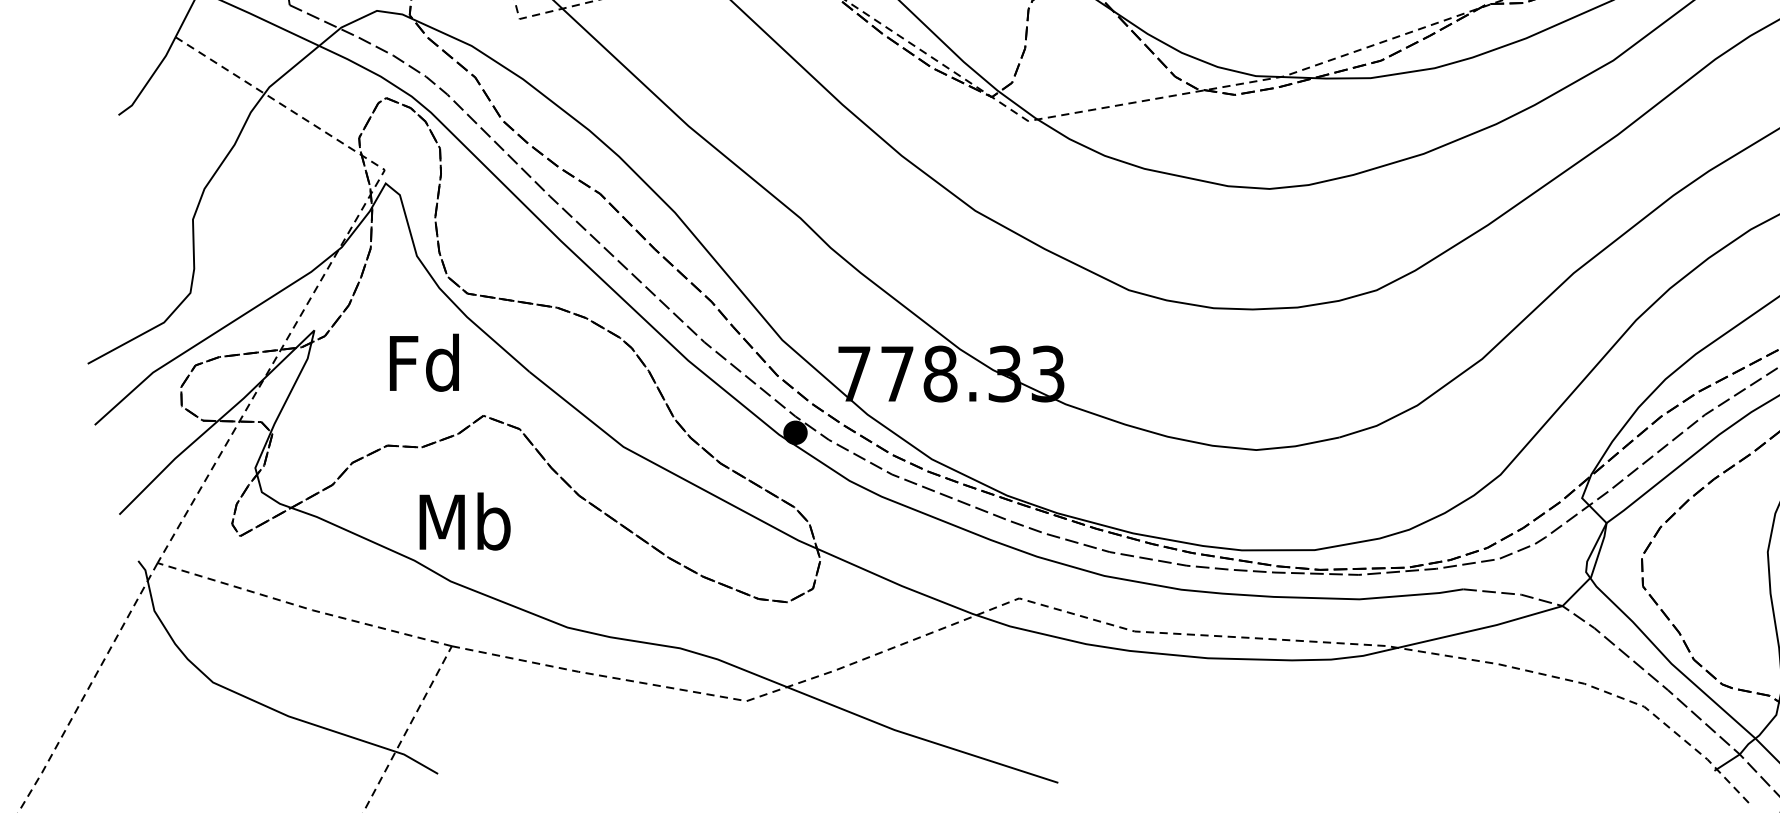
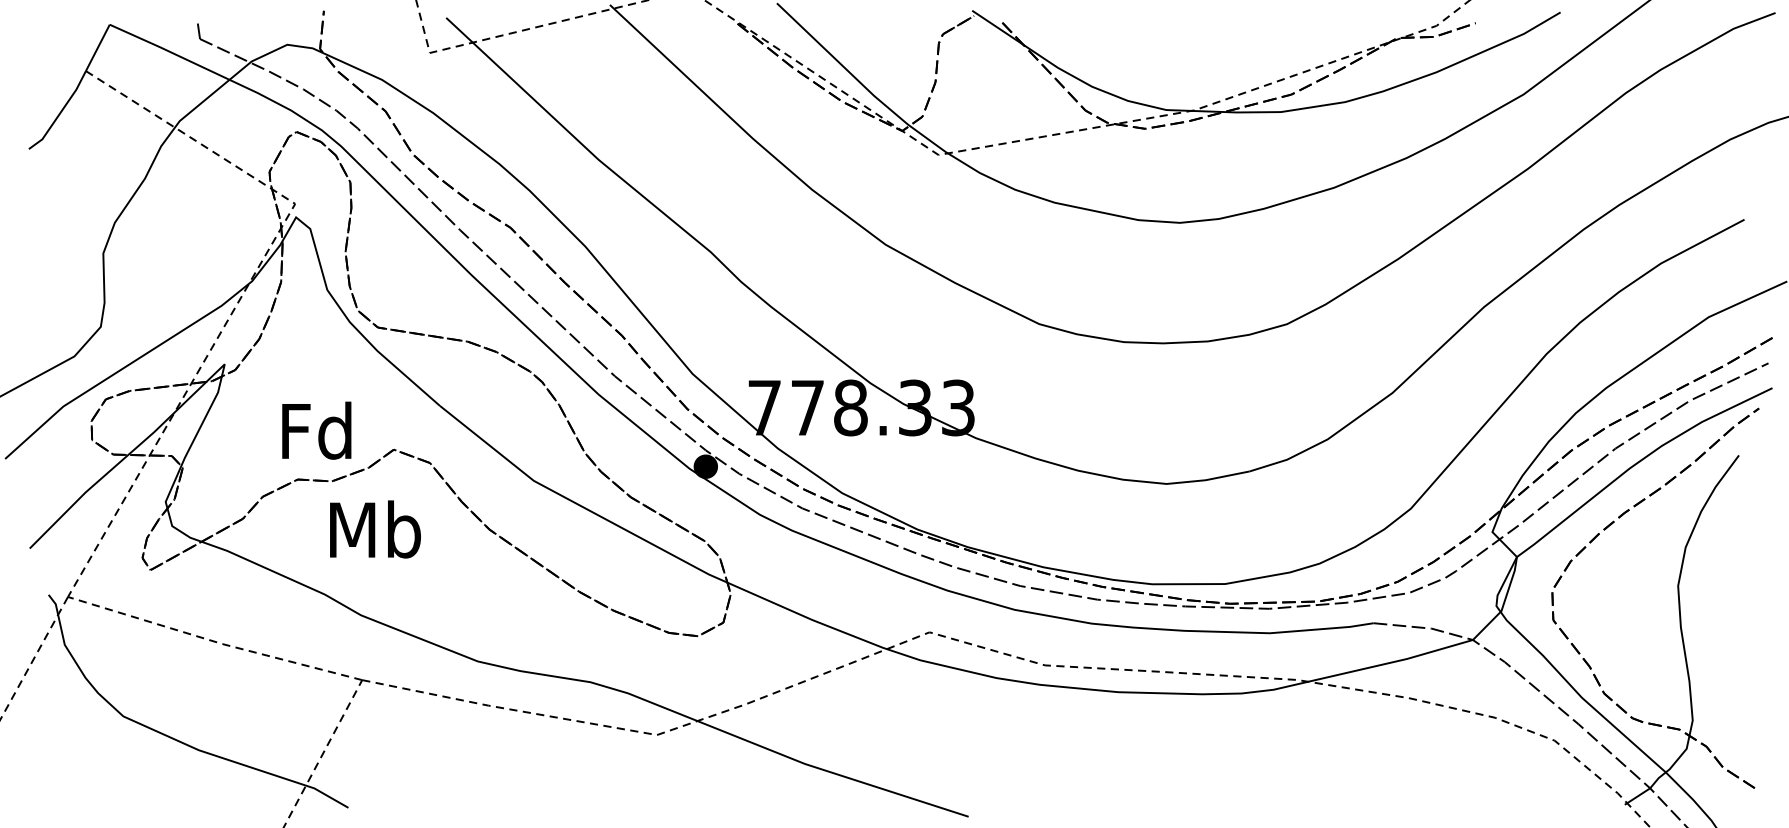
text: (424, 362) -> (316, 430), moved
text: (465, 521) -> (375, 529), moved

